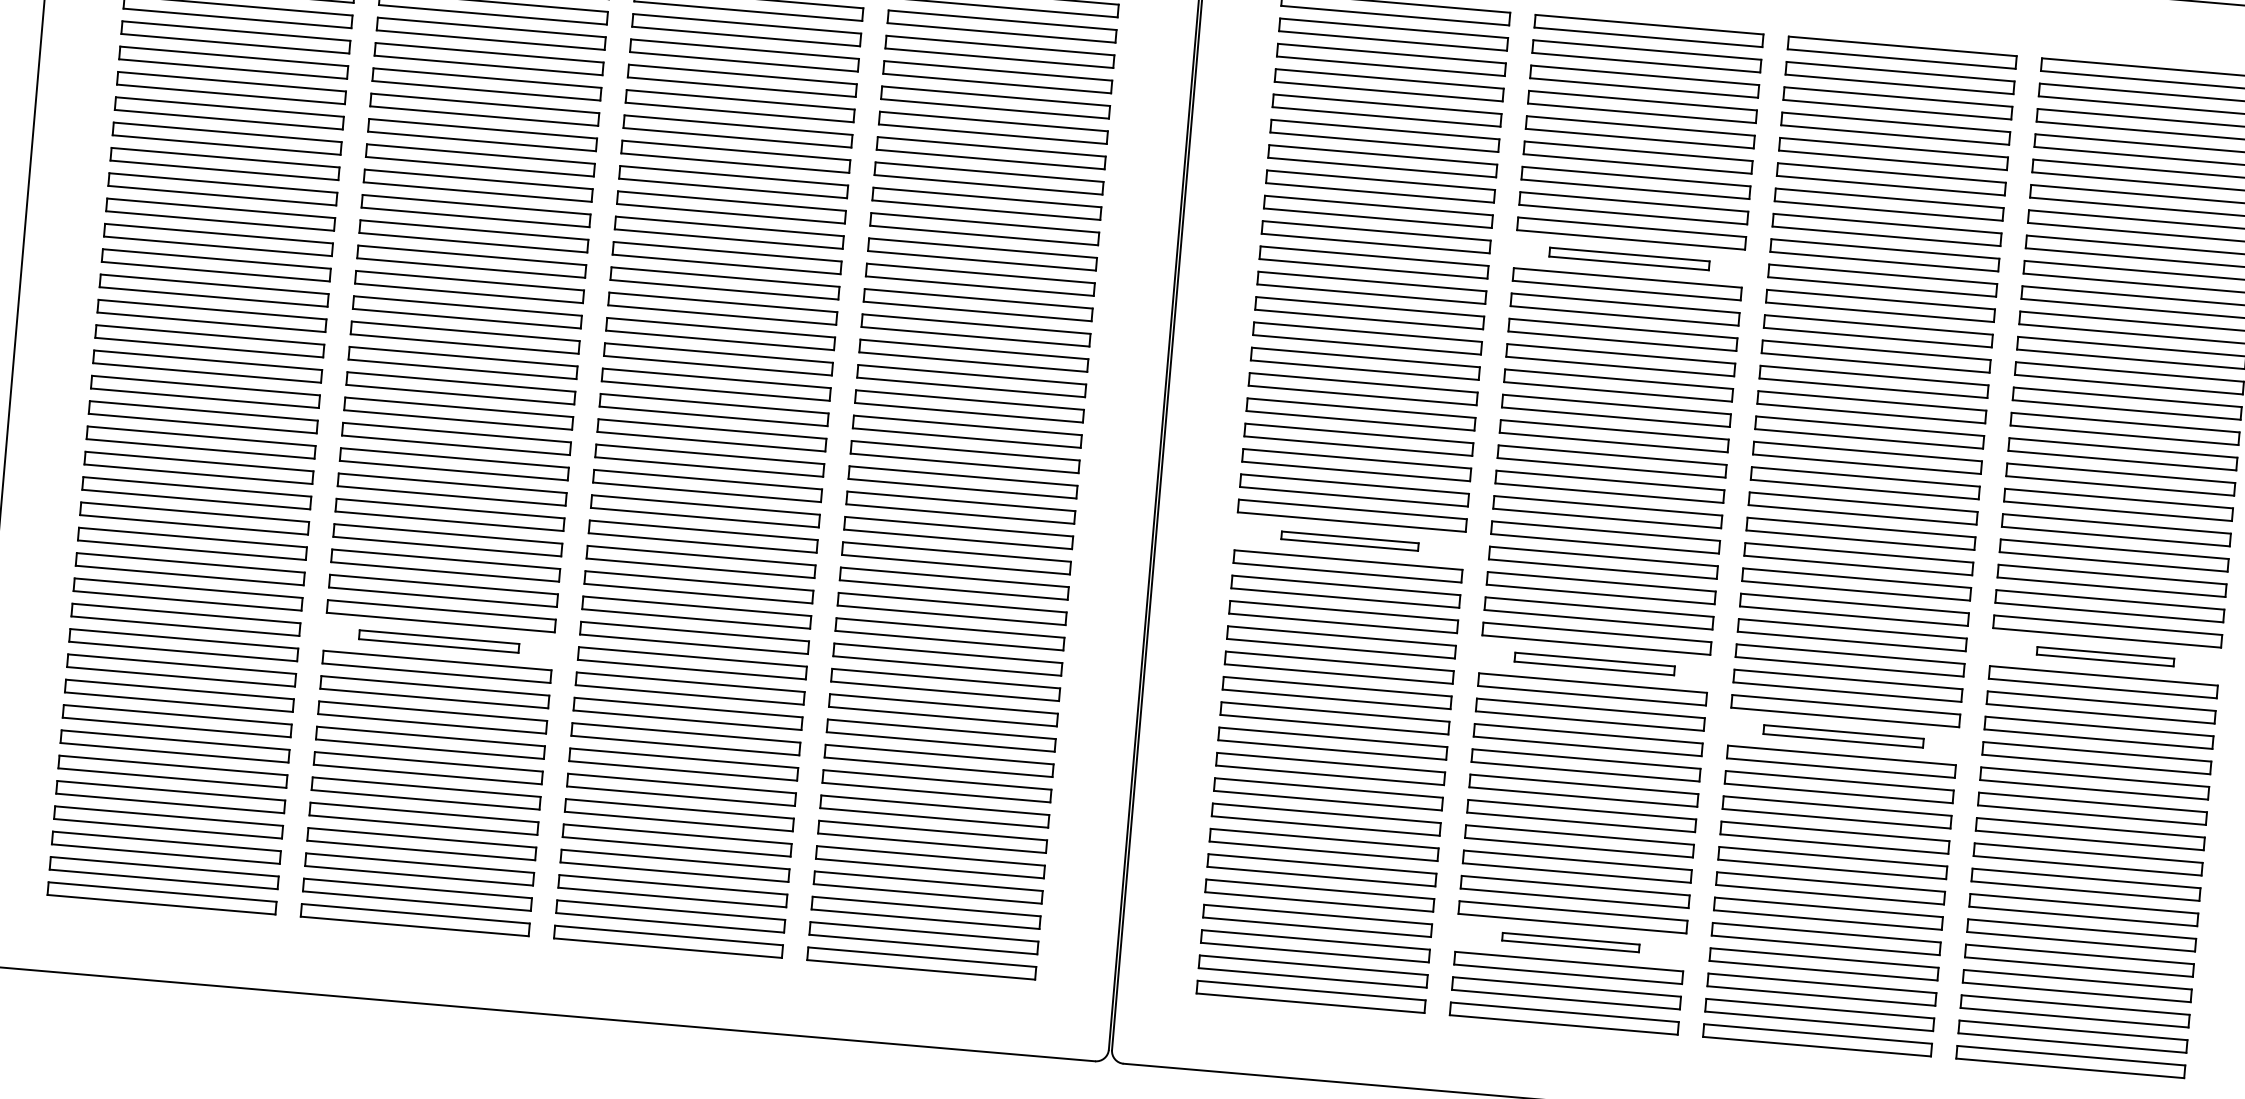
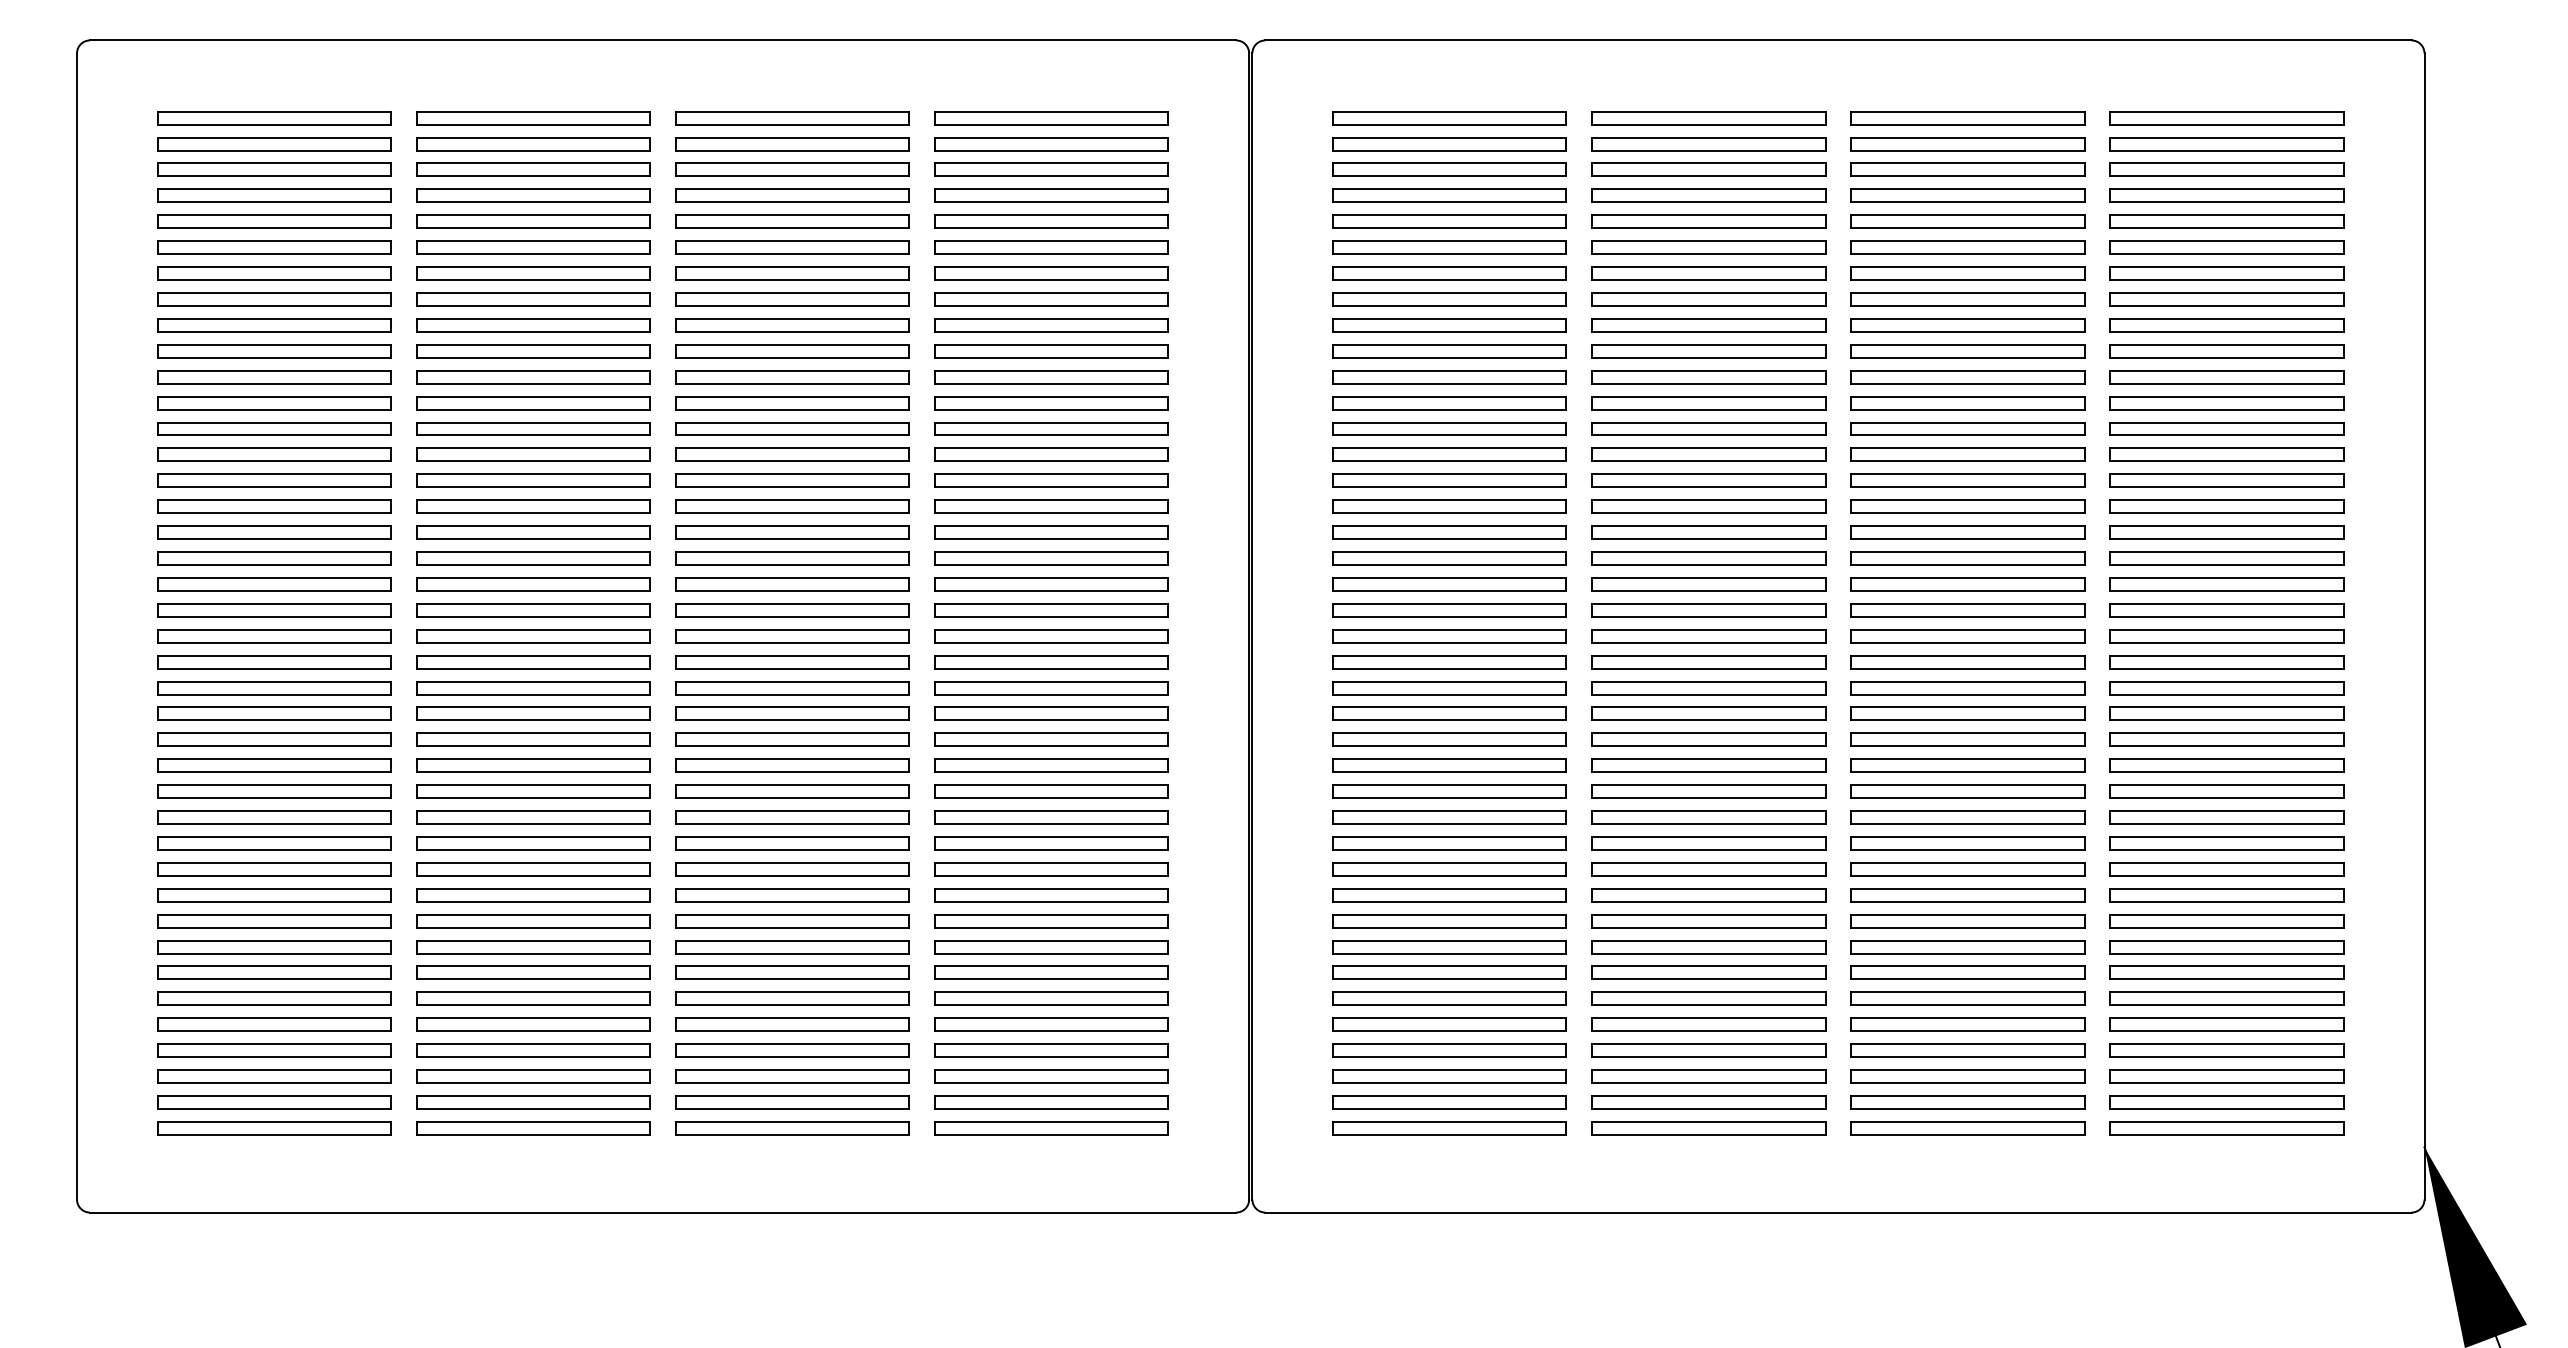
part: (1629, 259) -> (1708, 351), size x1.43
part: (1349, 541) -> (1449, 662), size x1.67
part: (439, 641) -> (533, 843), size x1.43
part: (2105, 656) -> (2226, 713), size x1.67
part: (1594, 663) -> (1708, 765), size x1.43
part: (1843, 736) -> (1967, 817), size x1.43
part: (1570, 942) -> (1708, 1050), size x1.67

